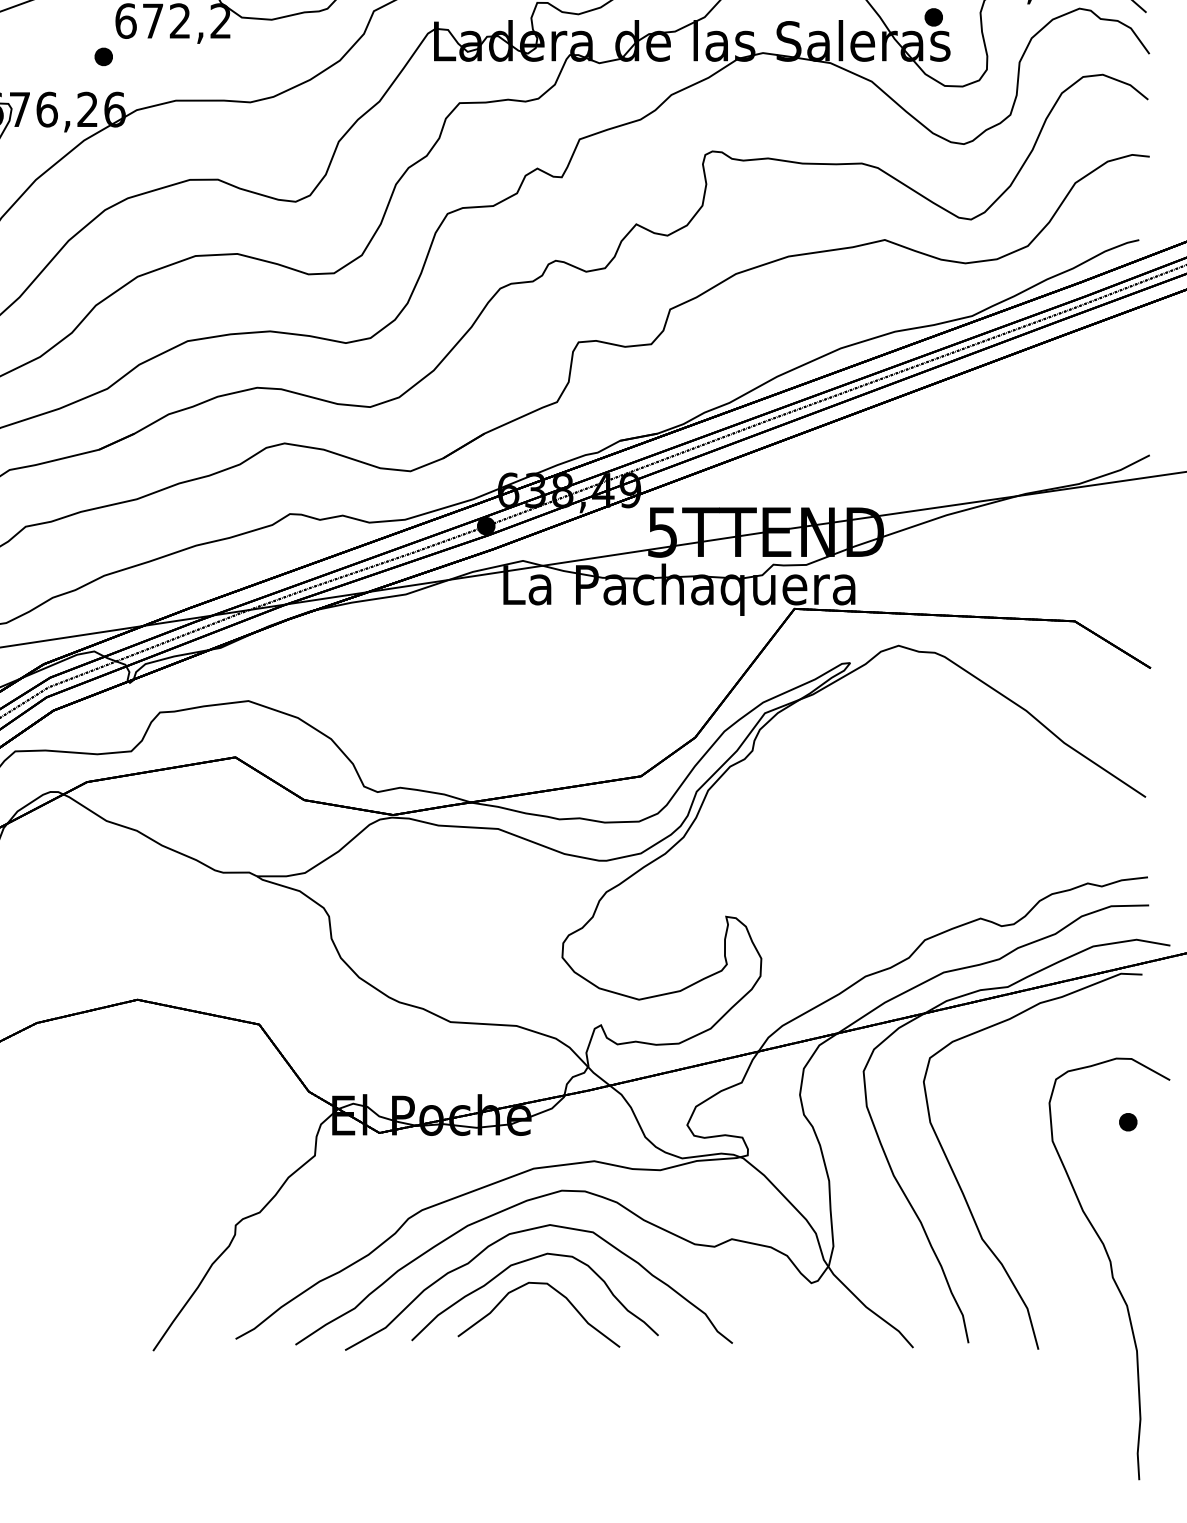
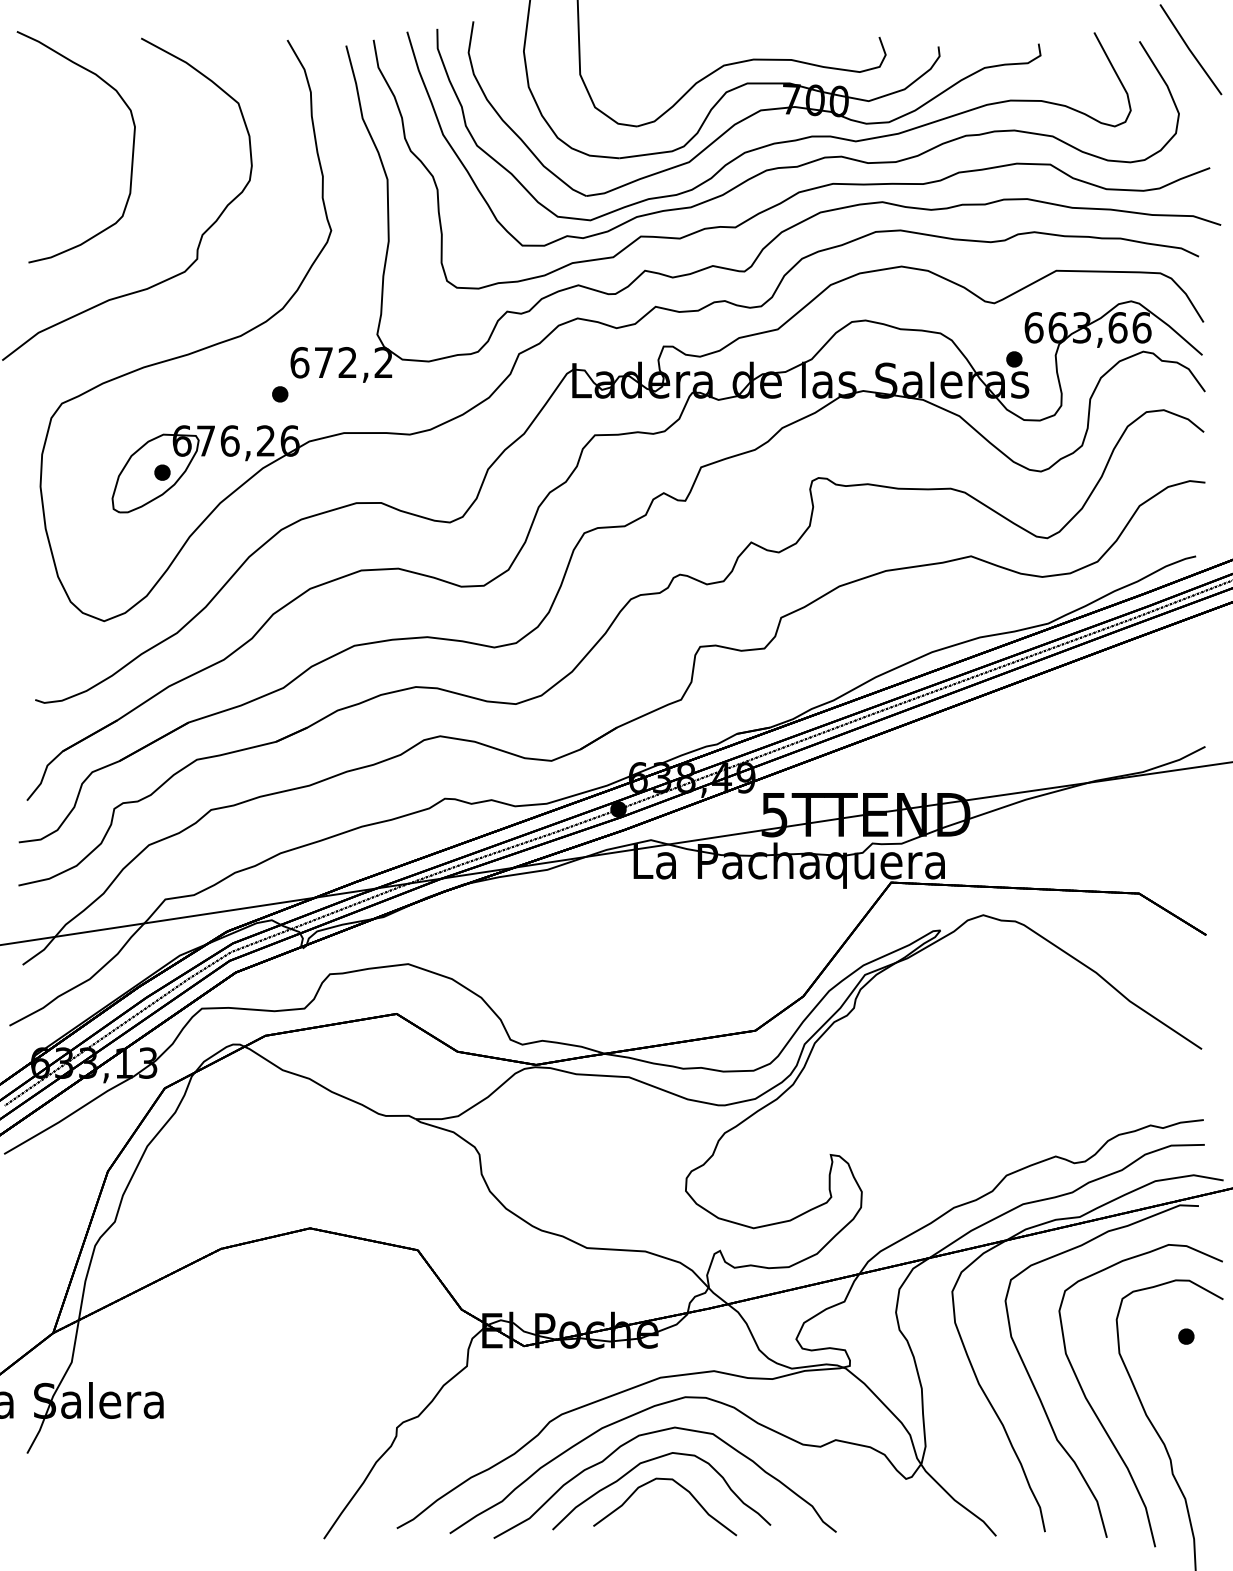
curve: (1030, 1214) -> (1099, 1418), added

